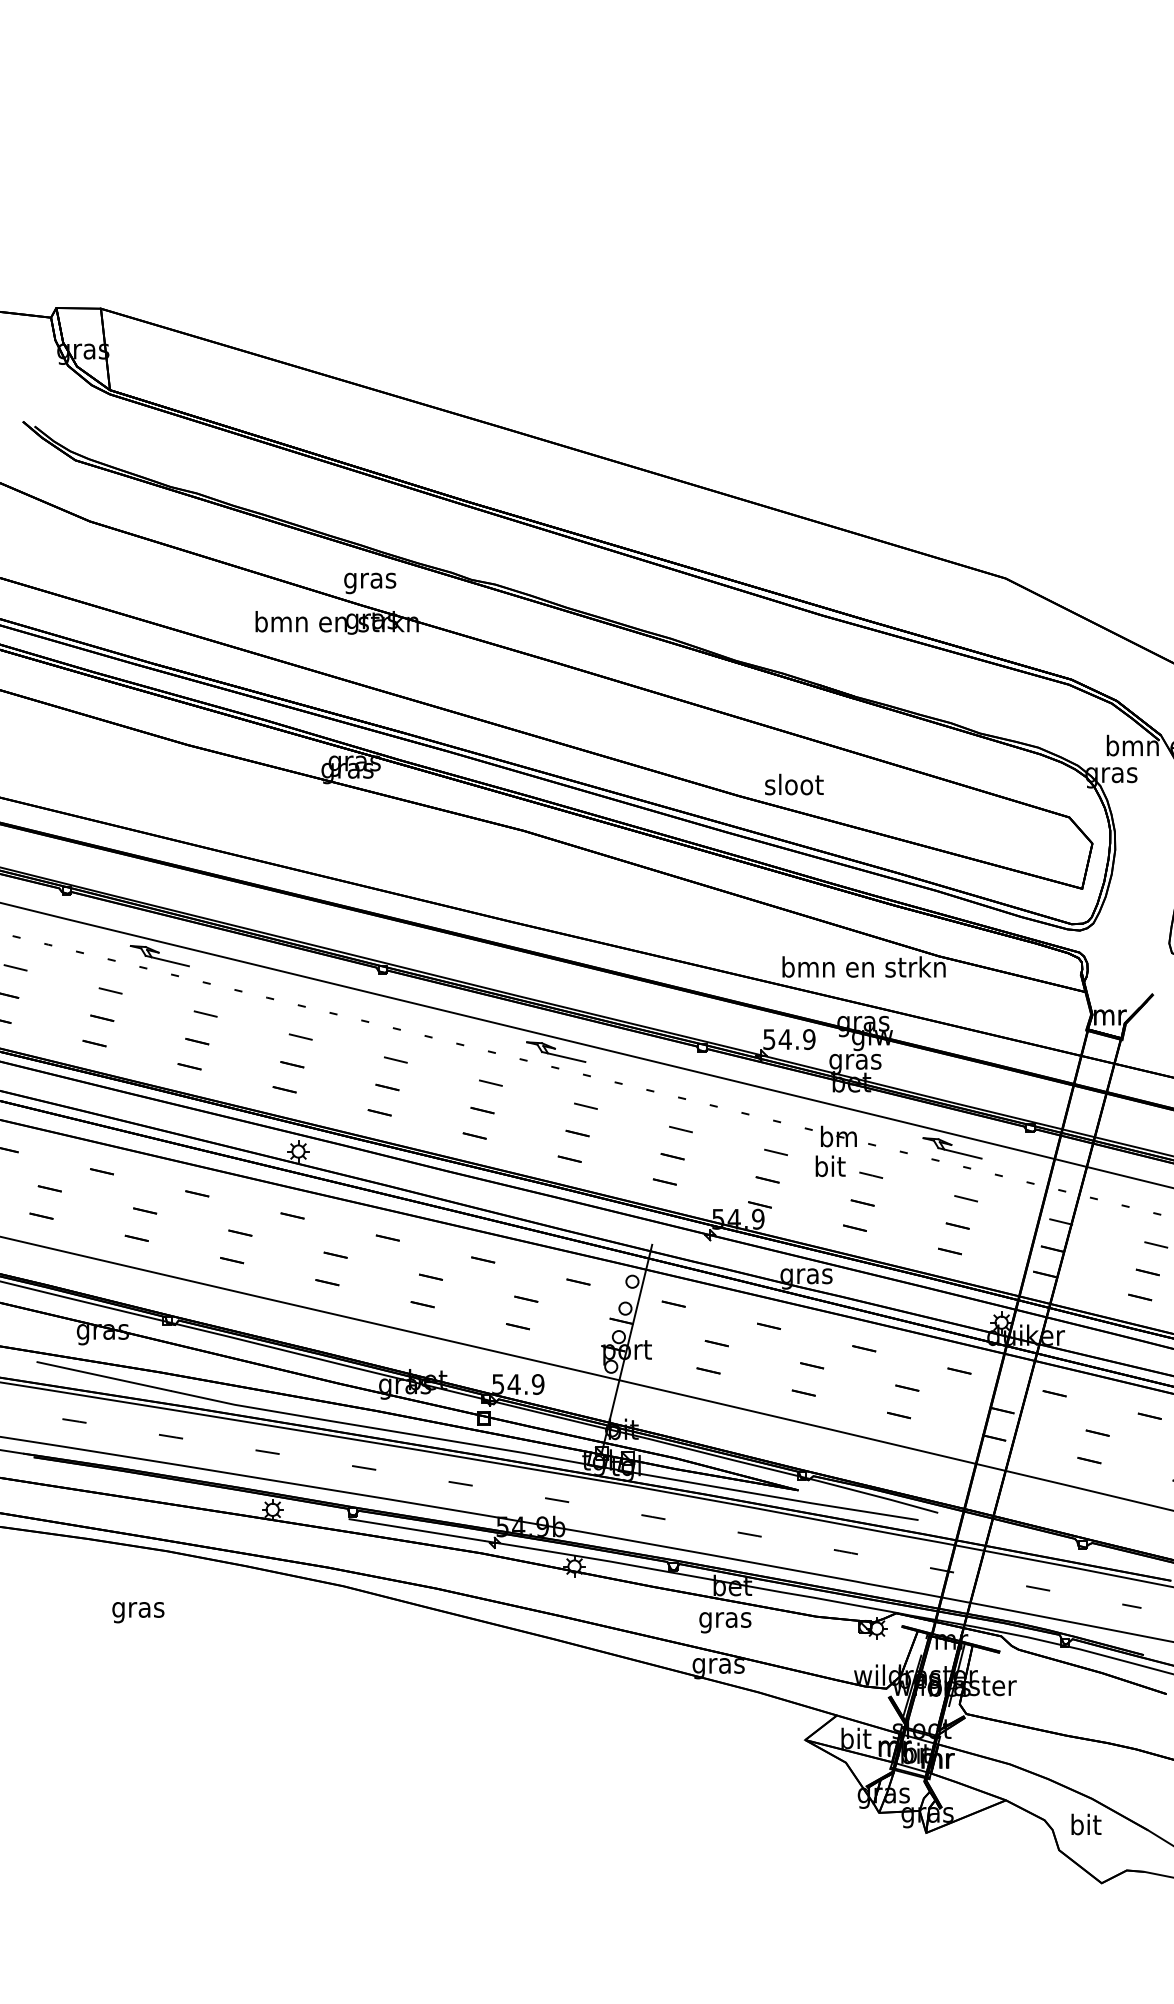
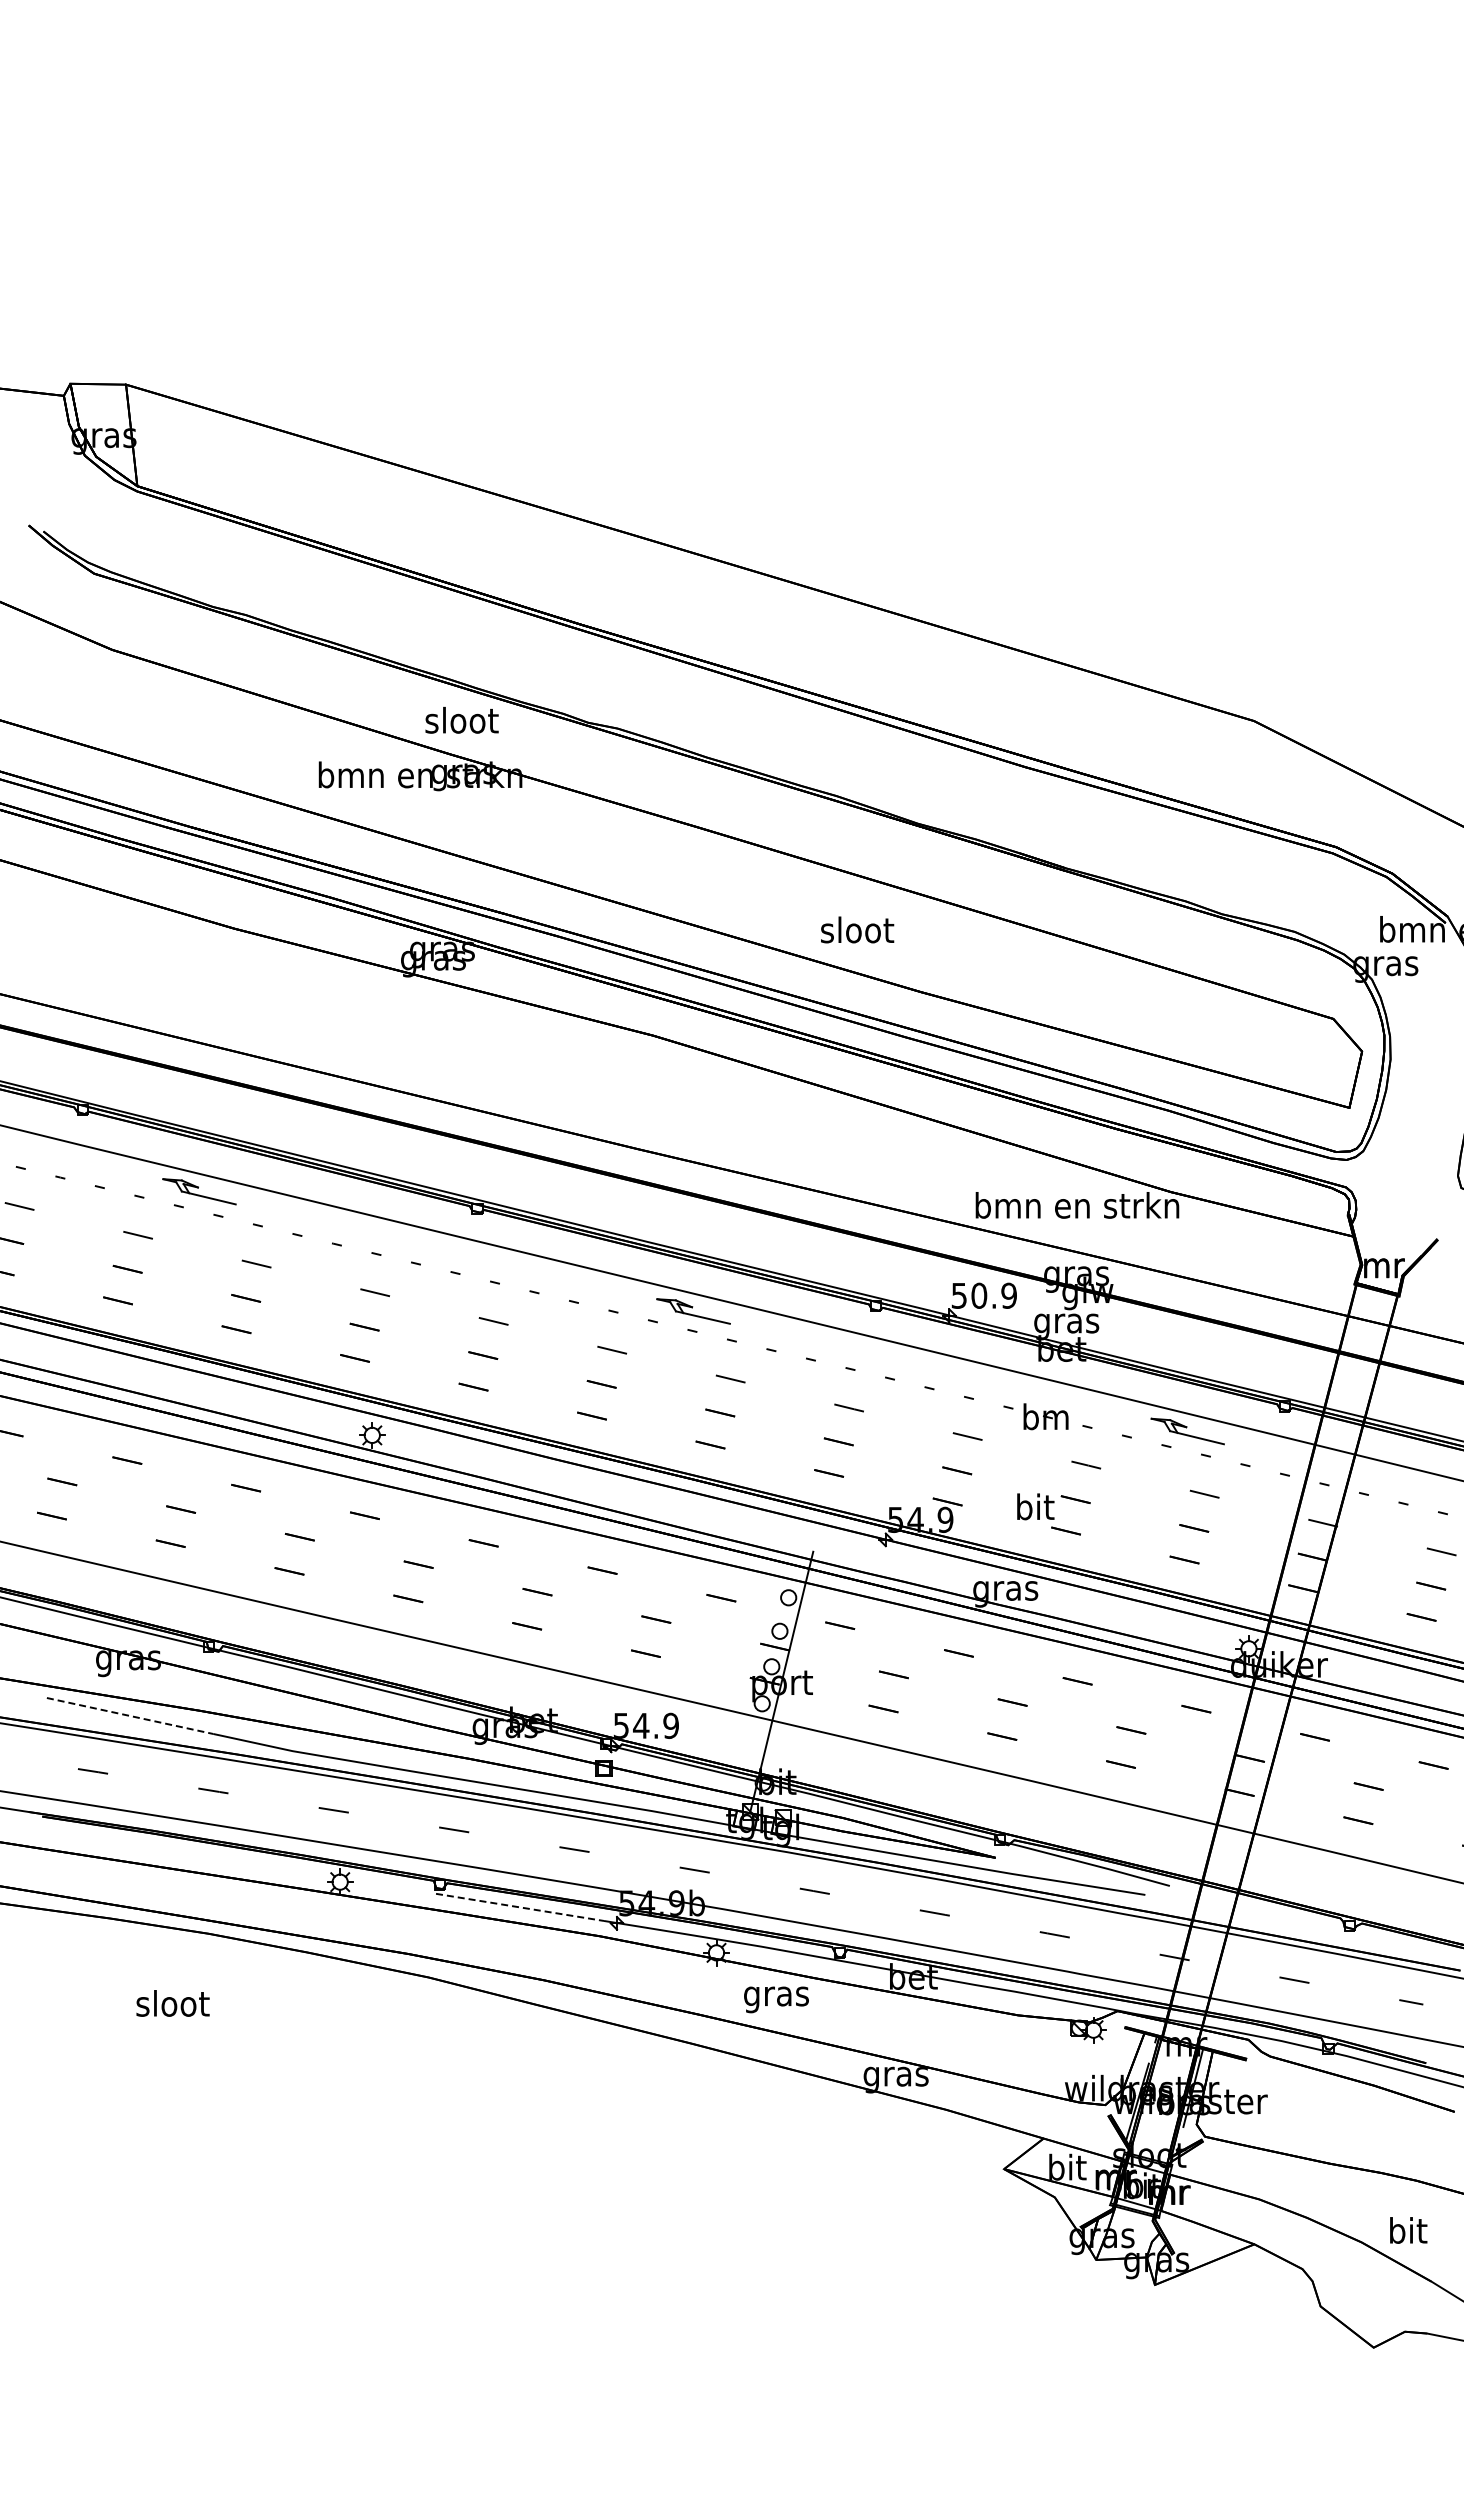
text: (370, 580) -> (461, 723), gras -> sloot
text: (794, 784) -> (857, 929), moved
text: (785, 1039) -> (979, 1295), 54.9 -> 50.9
text: (830, 1166) -> (1035, 1506), moved
line: (104, 1376) -> (130, 1716), solid -> dashed
line: (417, 1530) -> (520, 1907), solid -> dashed
text: (138, 1609) -> (172, 2006), gras -> sloot
text: (725, 1622) -> (776, 1999), moved
text: (1086, 1824) -> (1408, 2230), moved

